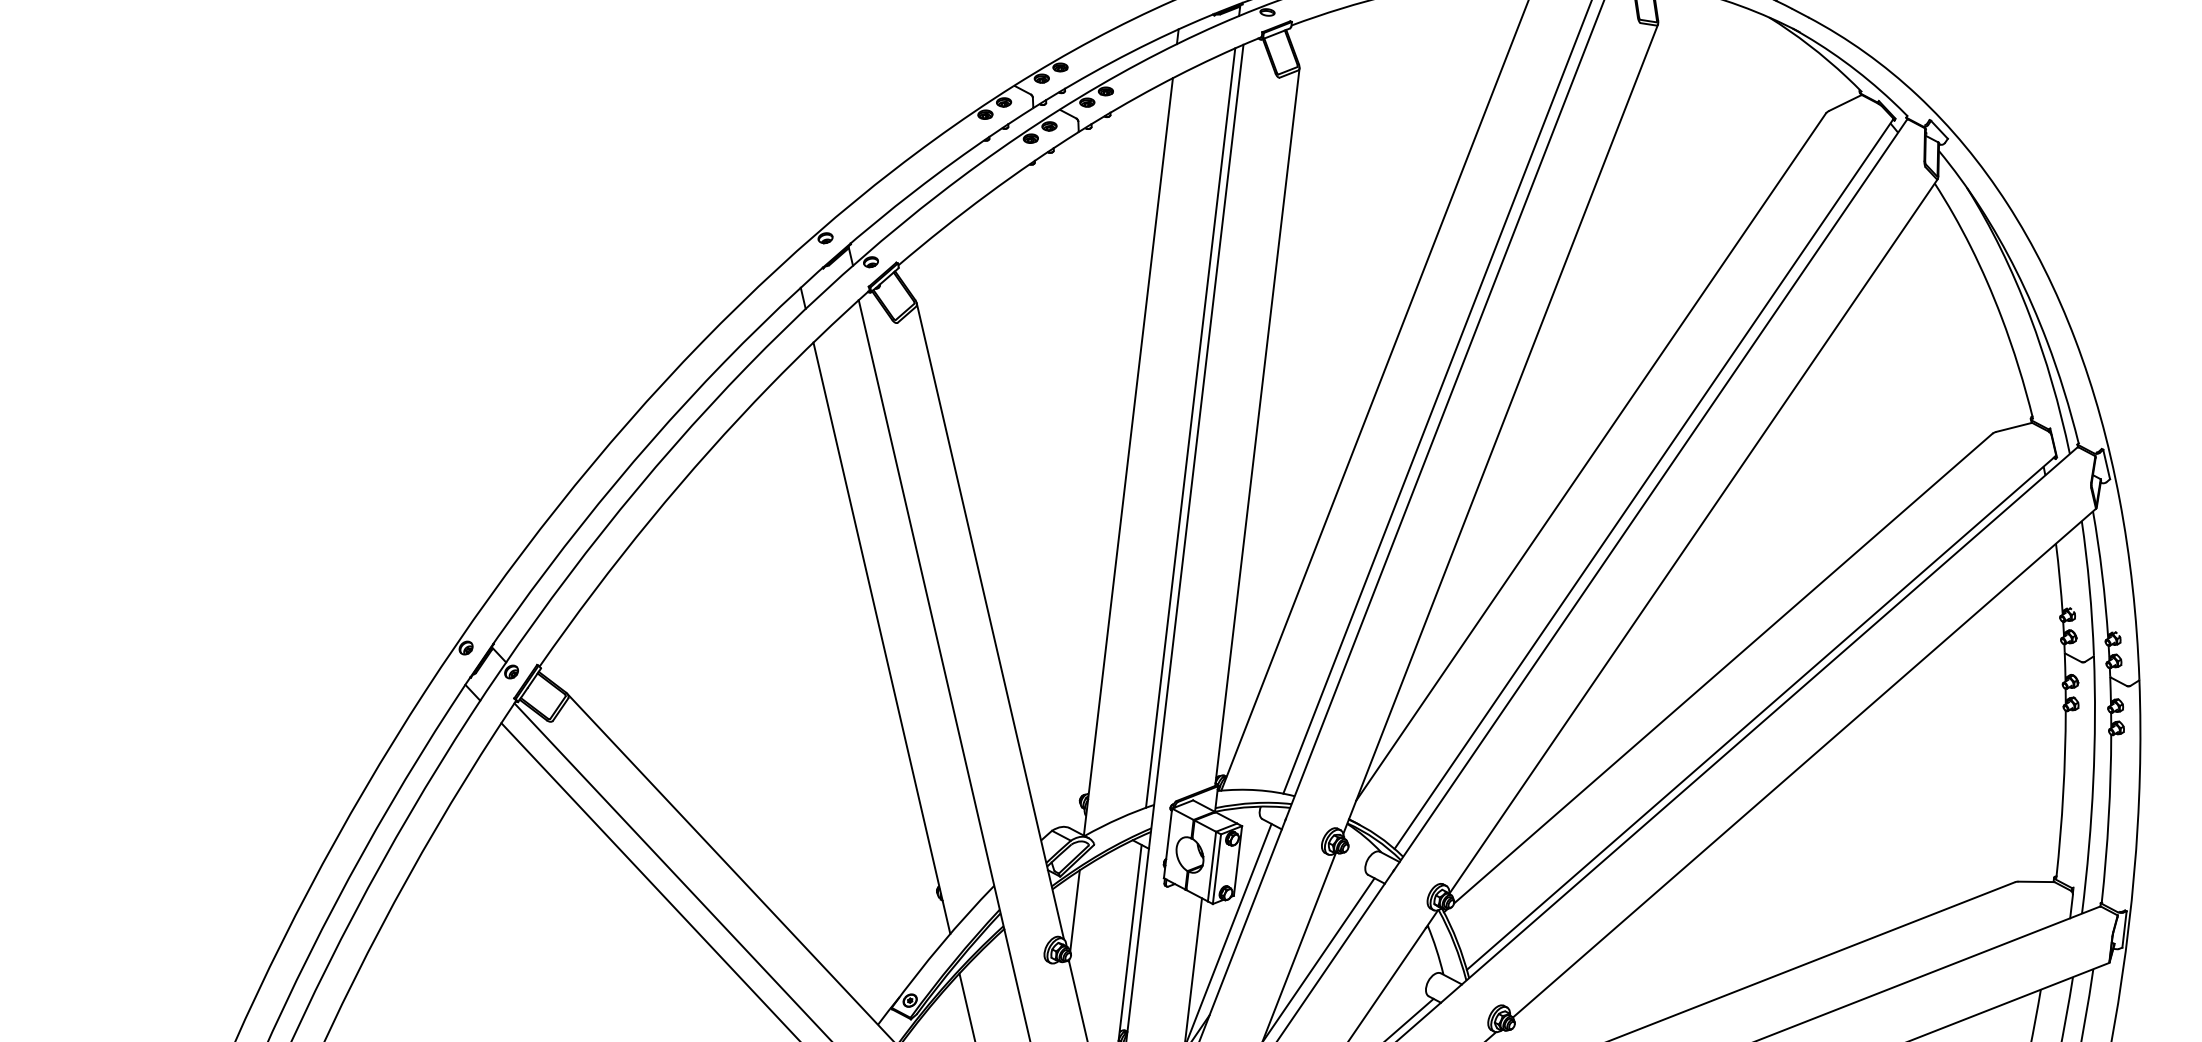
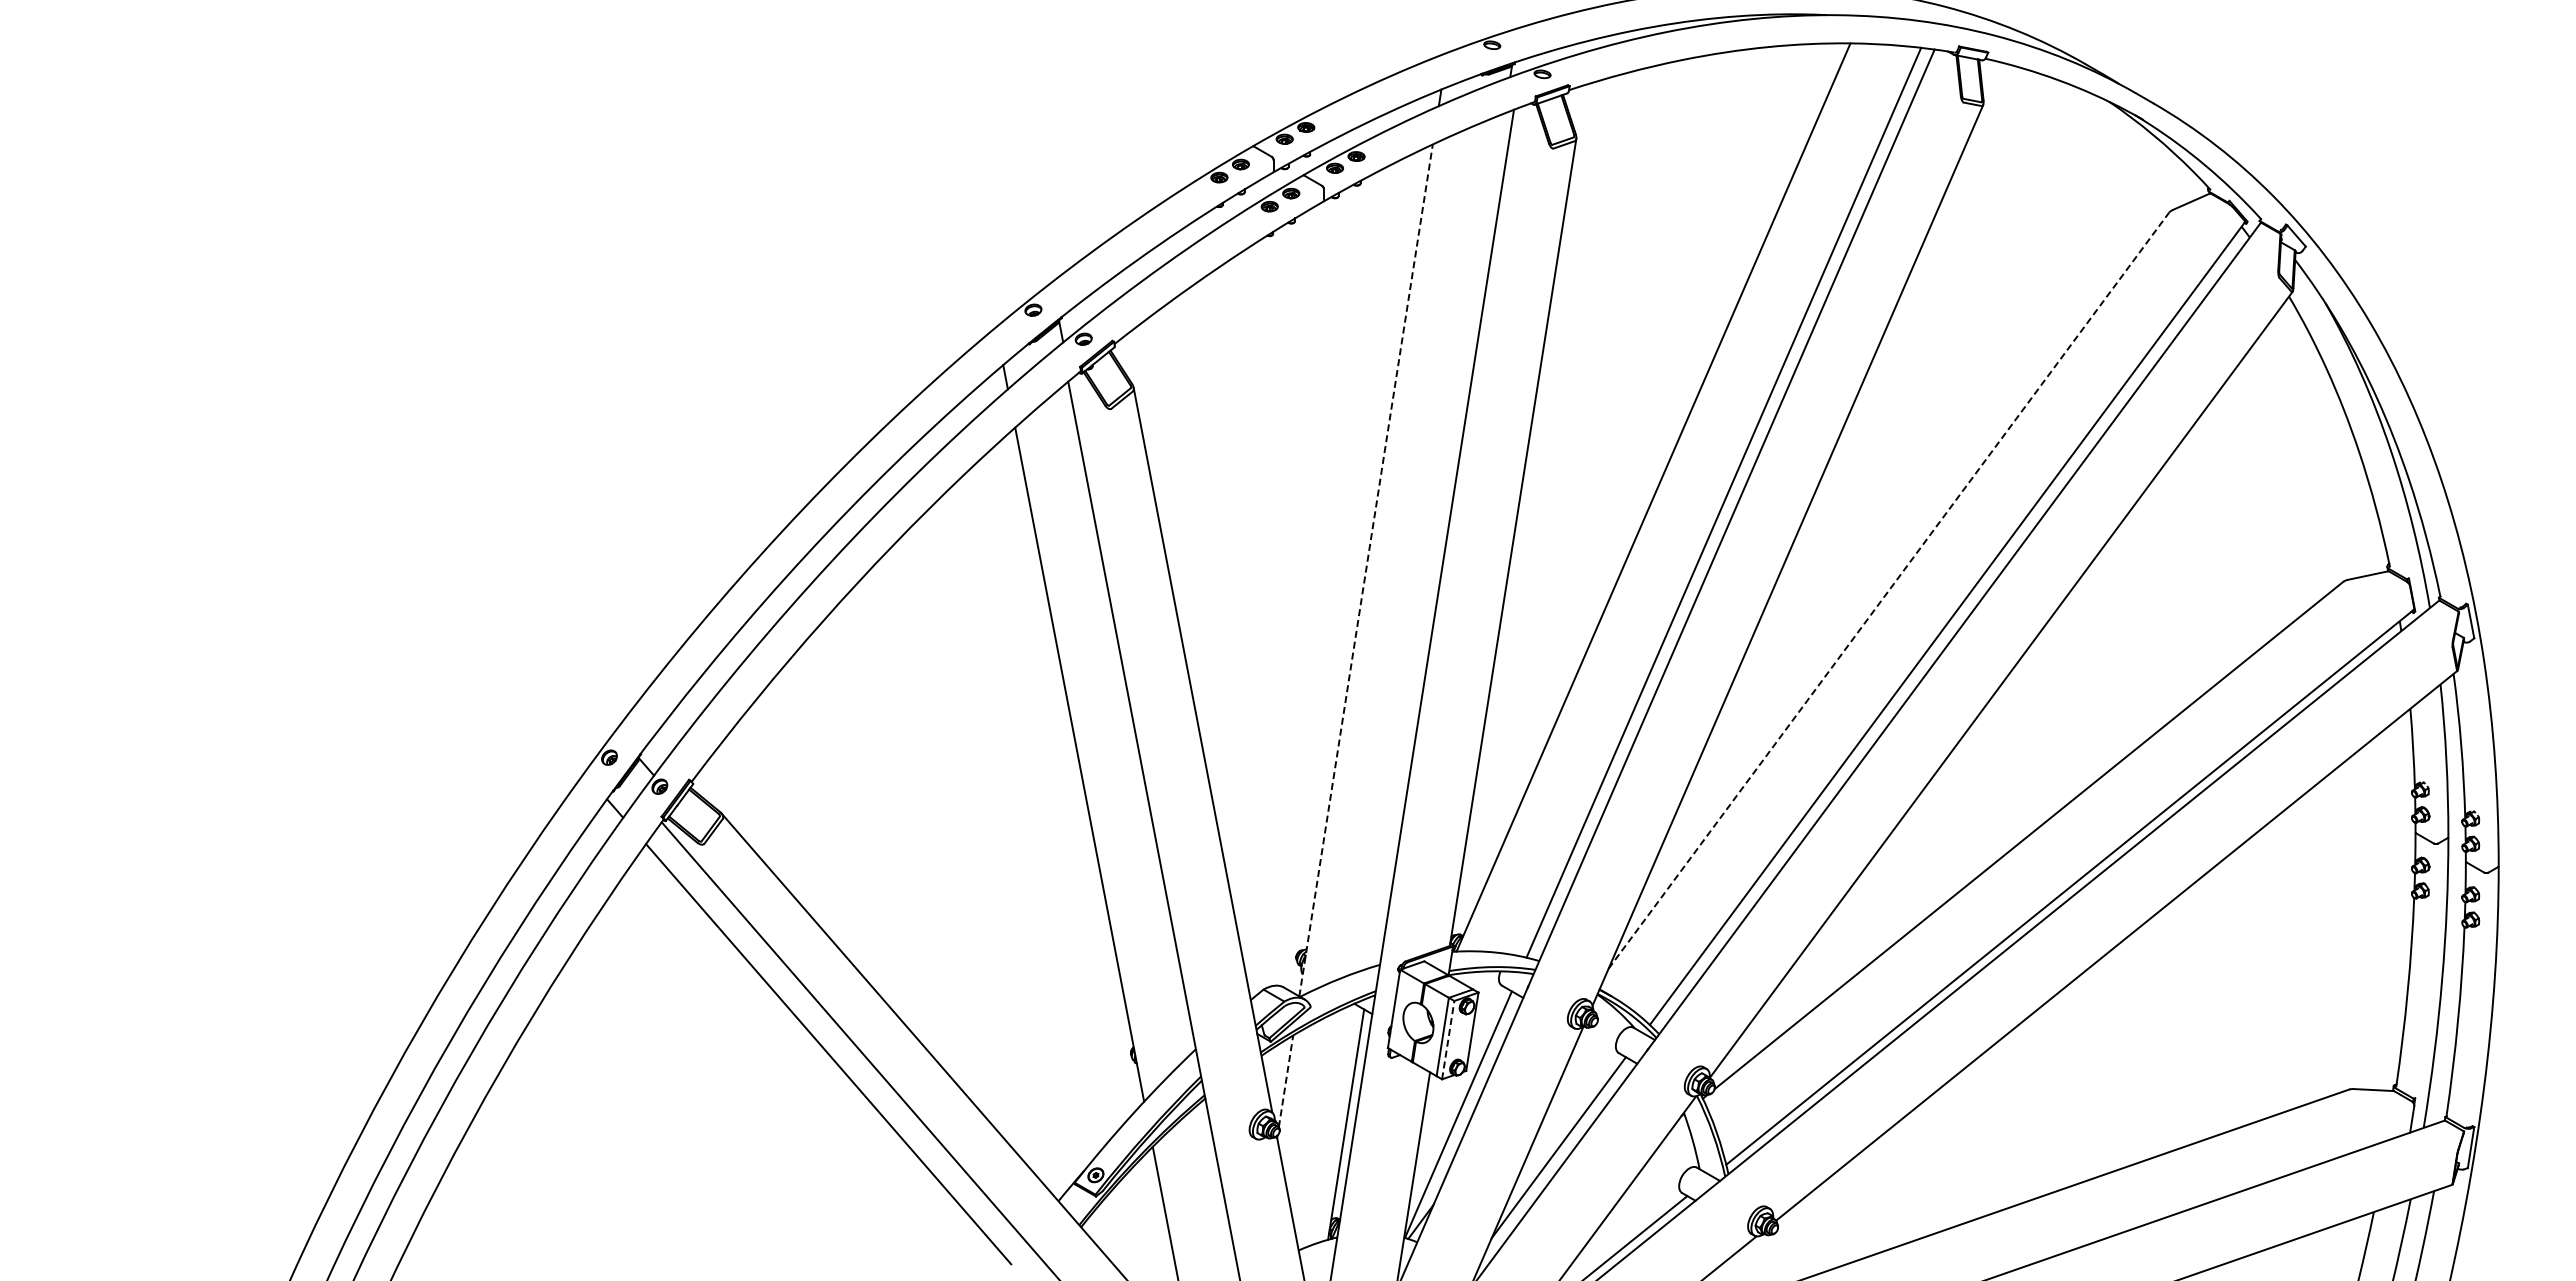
line: (1190, 428) -> (1437, 540), removed
line: (1128, 456) -> (1366, 569), solid -> dashed
line: (1590, 456) -> (1888, 590), solid -> dashed
line: (1217, 869) -> (1448, 1040), solid -> dashed
line: (1075, 910) -> (1286, 1080), solid -> dashed

